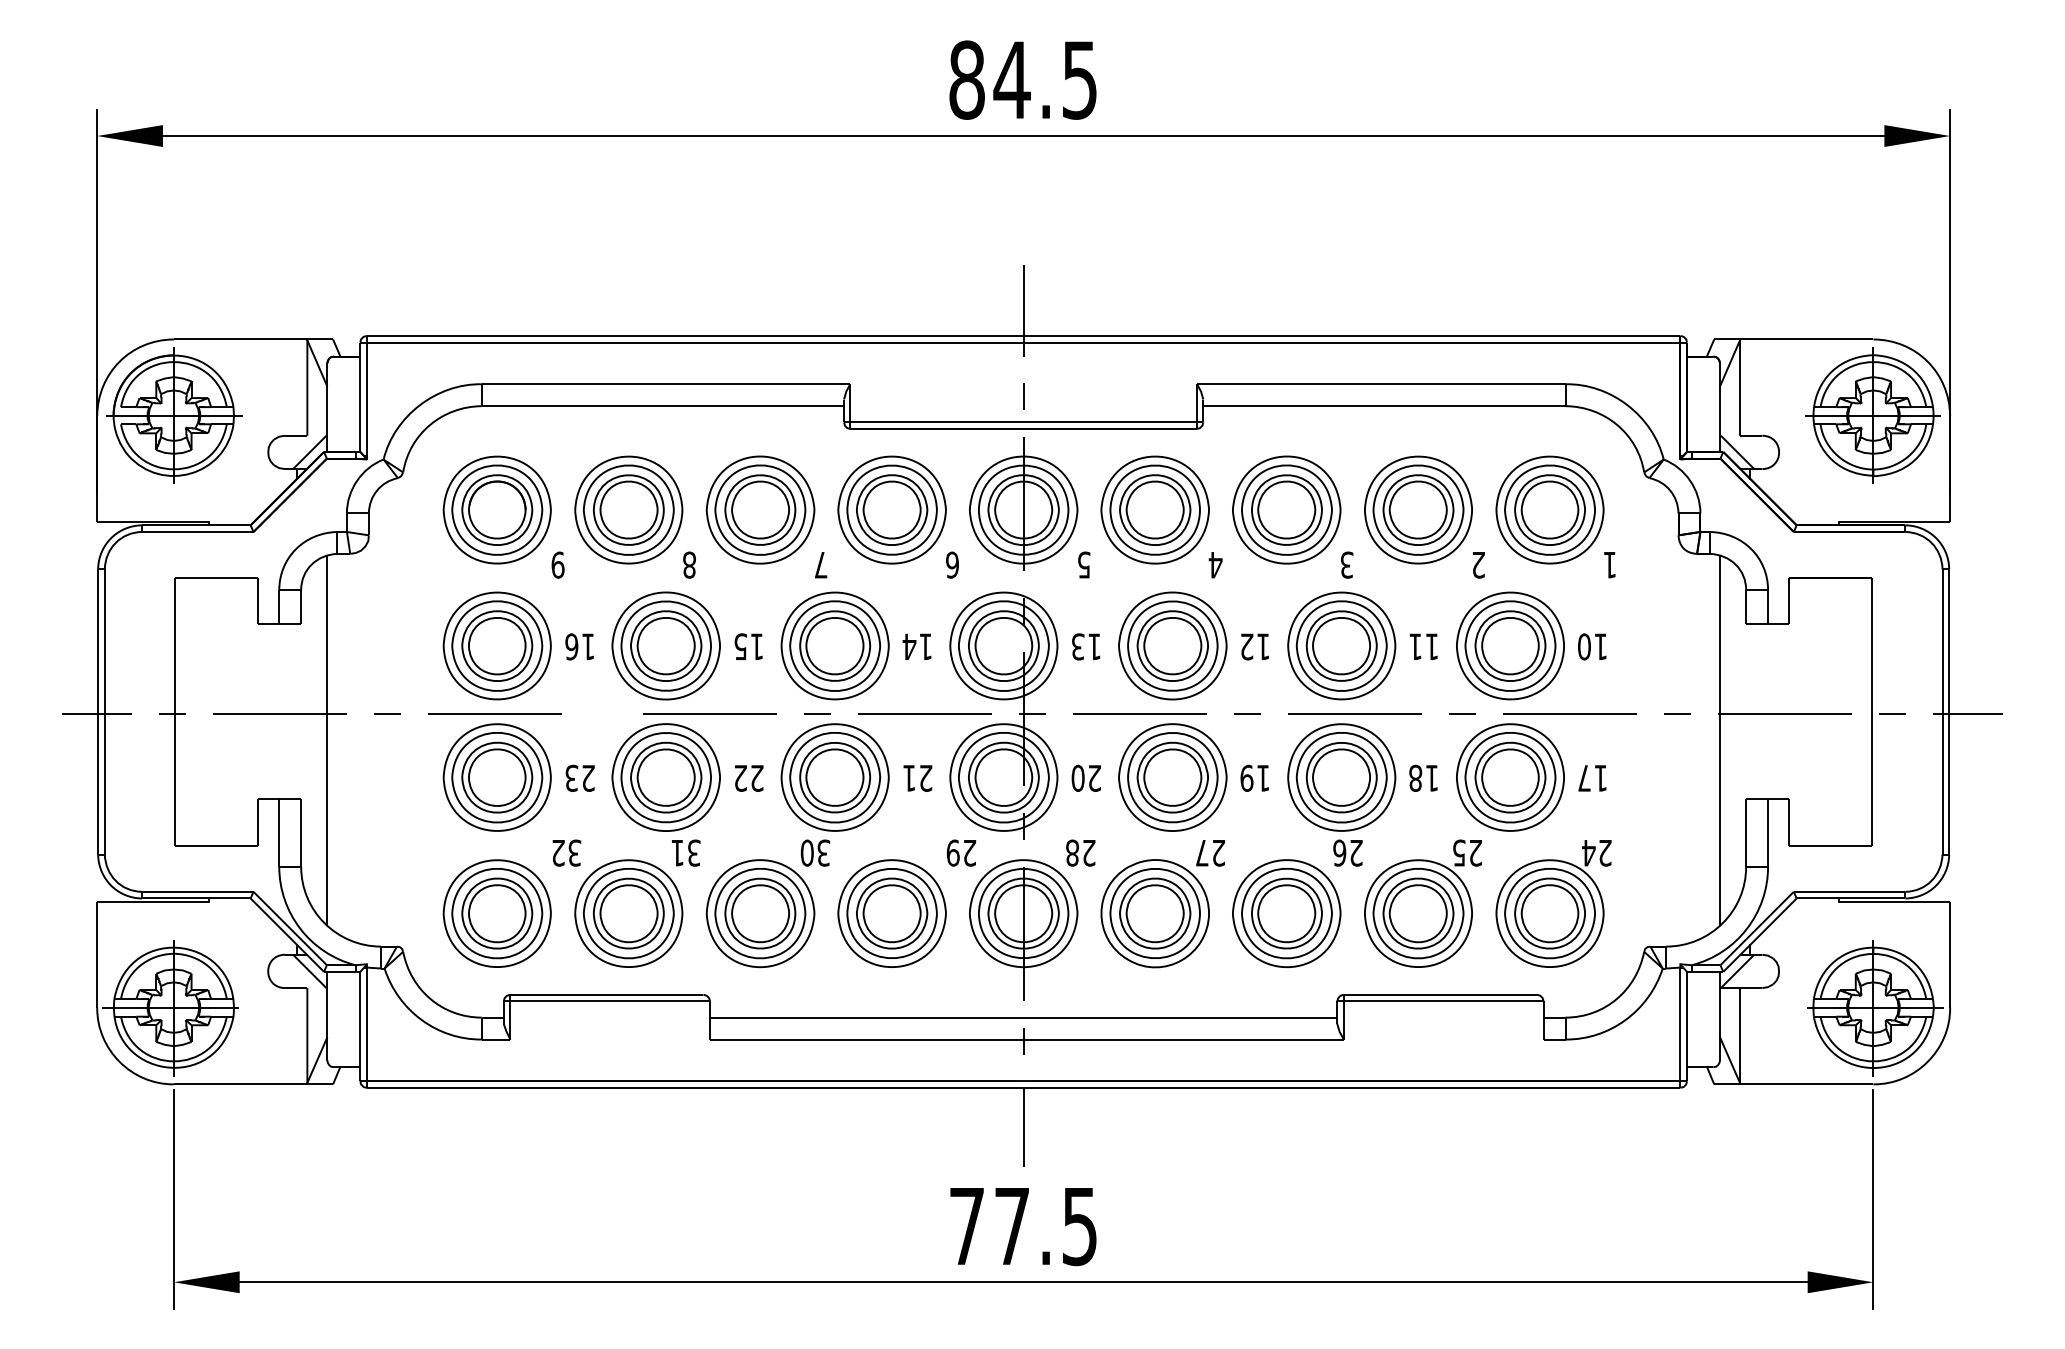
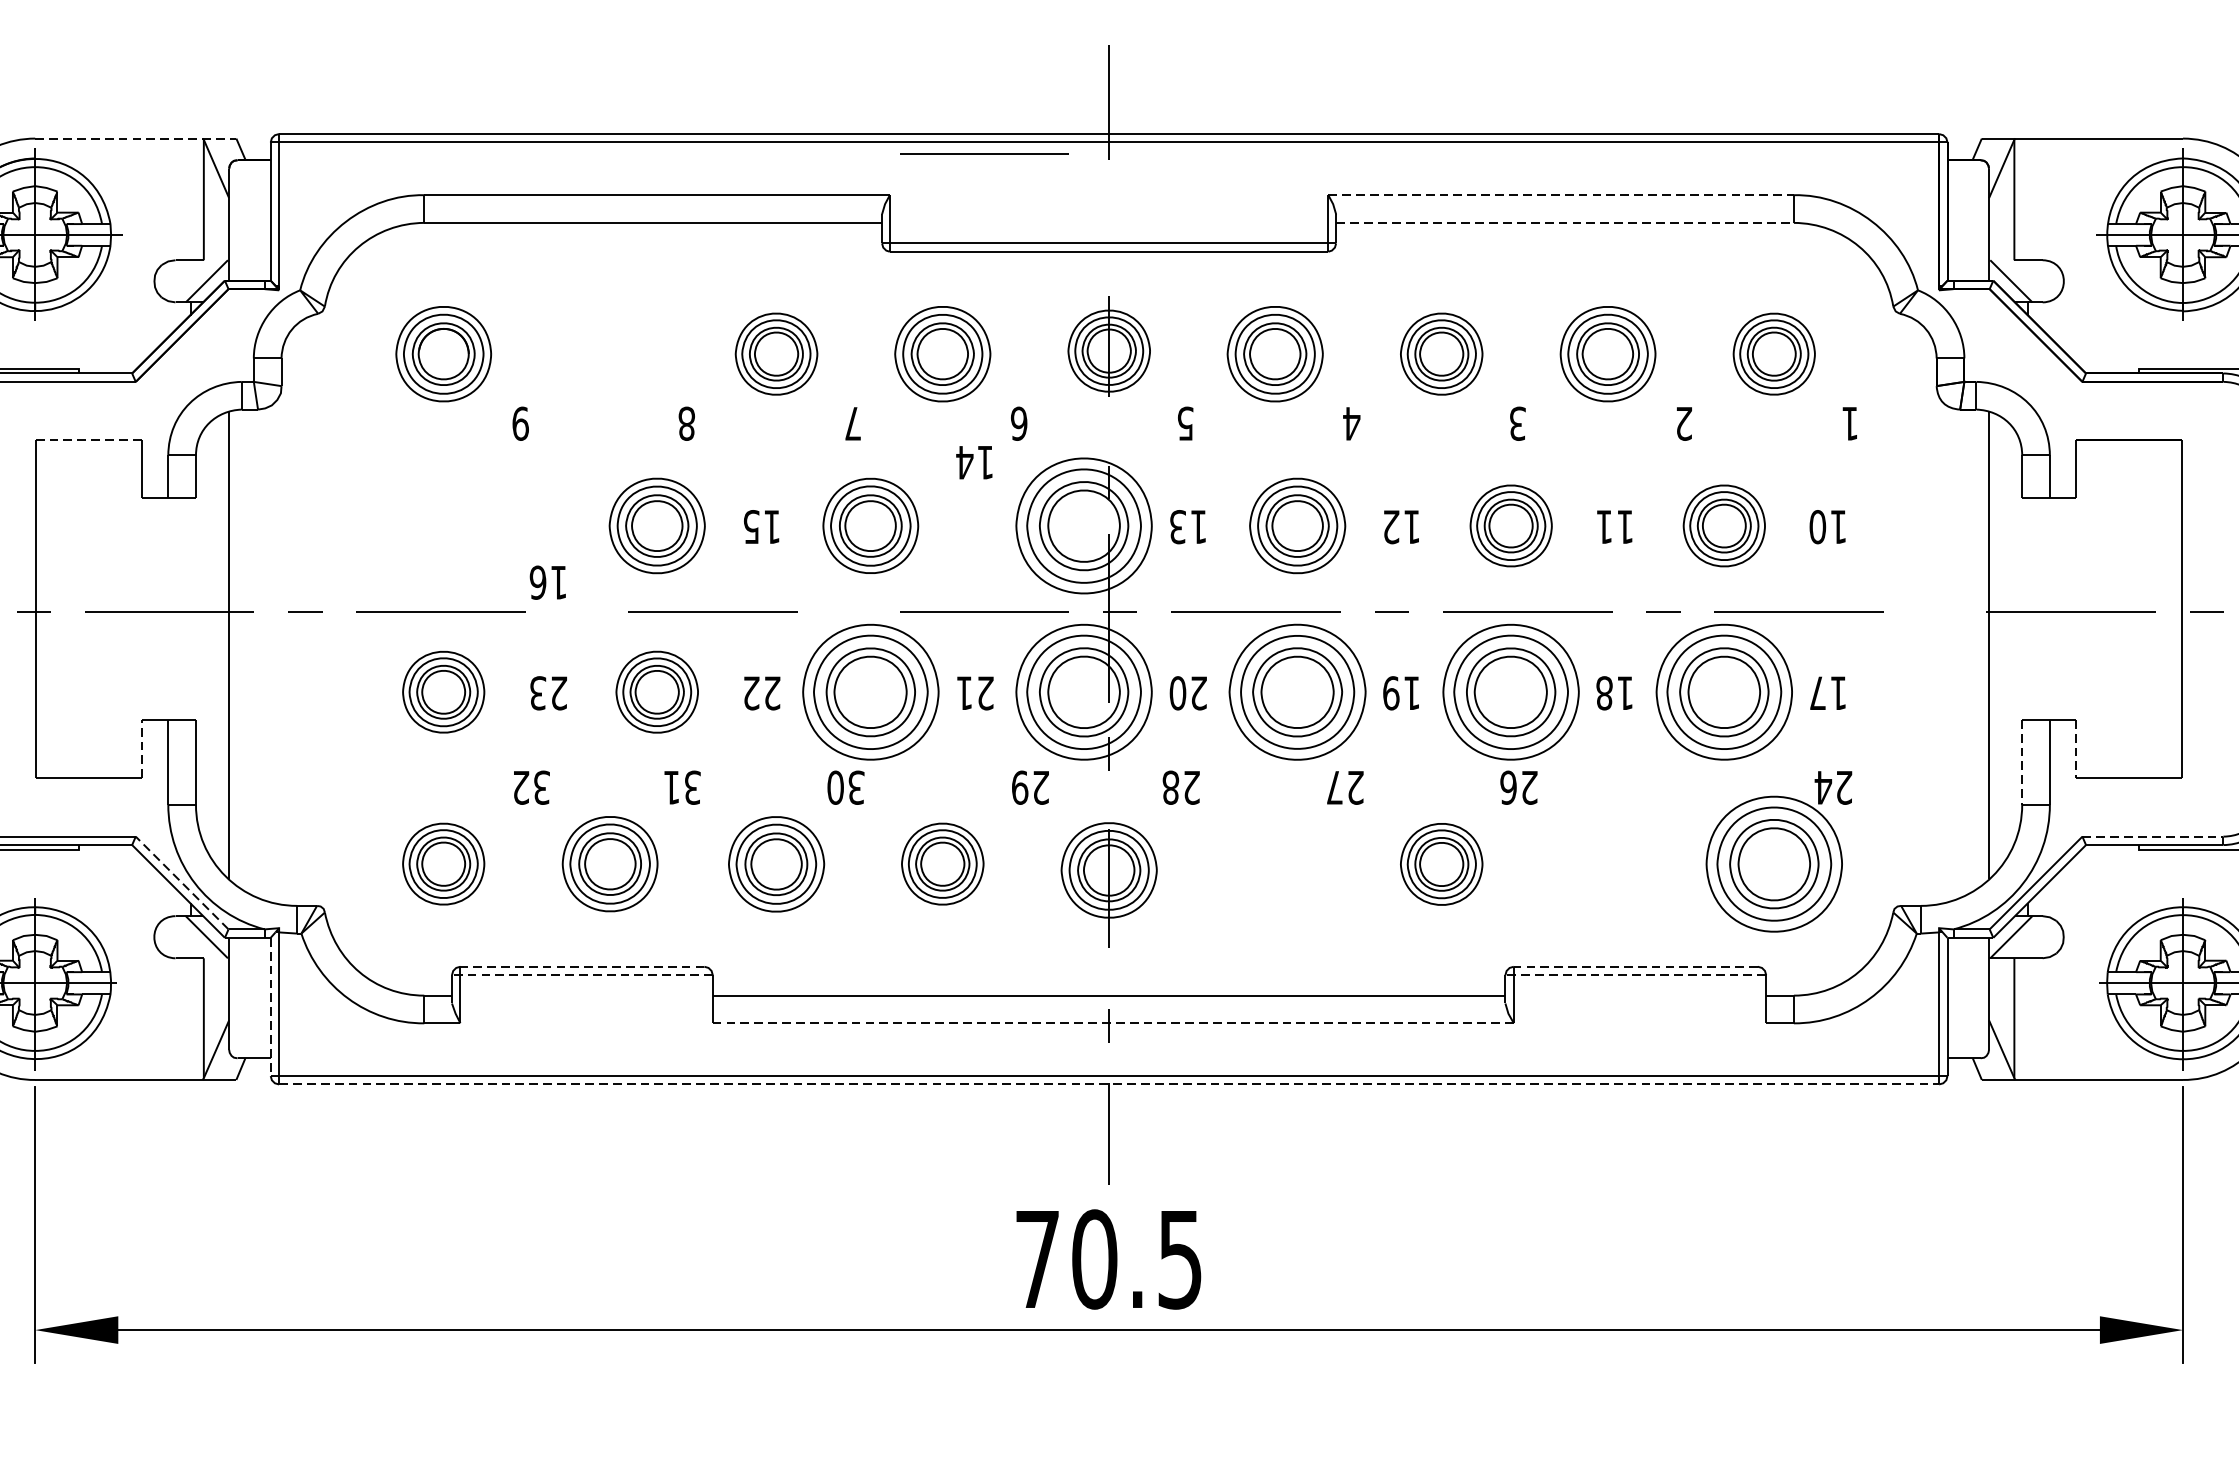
line: (253, 339) -> (135, 138), solid -> dashed
line: (924, 351) -> (983, 153), added
line: (1381, 384) -> (1561, 195), solid -> dashed
line: (1023, 396) -> (1108, 210), removed
line: (1384, 406) -> (1565, 223), solid -> dashed
part: (1023, 503) -> (1108, 345), size x0.6
part: (496, 509) -> (442, 353), size x0.7
part: (628, 509) -> (609, 353), removed
part: (760, 509) -> (776, 353), size x0.6
part: (891, 509) -> (942, 353), size x0.7
part: (1154, 509) -> (1274, 353), size x0.7
part: (1286, 509) -> (1441, 353), size x0.6
part: (1418, 509) -> (1608, 353), size x0.7
part: (1549, 509) -> (1773, 353), size x0.6
line: (216, 578) -> (88, 440), solid -> dashed
part: (496, 645) -> (442, 525), removed
part: (665, 645) -> (656, 525), size x0.7
part: (834, 645) -> (870, 525), size x0.7
part: (1172, 645) -> (1297, 525), size x0.7
part: (1341, 645) -> (1510, 525), size x0.6
part: (1510, 645) -> (1724, 525), size x0.6
text: (579, 646) -> (547, 582), moved
text: (916, 646) -> (973, 462), moved
line: (817, 713) -> (848, 611), removed
line: (1677, 713) -> (1935, 611), removed
part: (496, 777) -> (442, 692), size x0.6
part: (665, 777) -> (656, 692), size x0.6
line: (258, 821) -> (142, 747), solid -> dashed
line: (1789, 822) -> (2076, 749), solid -> dashed
line: (1746, 832) -> (2022, 761), solid -> dashed
line: (1849, 891) -> (2152, 836), solid -> dashed
part: (1422, 903) -> (1613, 851), removed
part: (496, 913) -> (442, 864), size x0.6
part: (628, 913) -> (609, 864), size x0.7
part: (760, 913) -> (776, 864), size x0.7
part: (891, 913) -> (942, 864), size x0.6
part: (1154, 913) -> (1274, 864), removed
part: (1286, 913) -> (1441, 864), size x0.6
line: (290, 928) -> (182, 882), solid -> dashed
part: (1023, 929) -> (1108, 884), size x0.7
line: (606, 994) -> (581, 966), solid -> dashed
line: (1440, 994) -> (1635, 966), solid -> dashed
line: (606, 1001) -> (581, 975), solid -> dashed
line: (1439, 1001) -> (1634, 975), solid -> dashed
line: (360, 1026) -> (270, 1006), solid -> dashed
line: (1027, 1039) -> (1113, 1023), solid -> dashed
line: (1023, 1087) -> (1108, 1083), solid -> dashed
text: (1012, 1226) -> (1094, 1259), 77.5 -> 70.5

